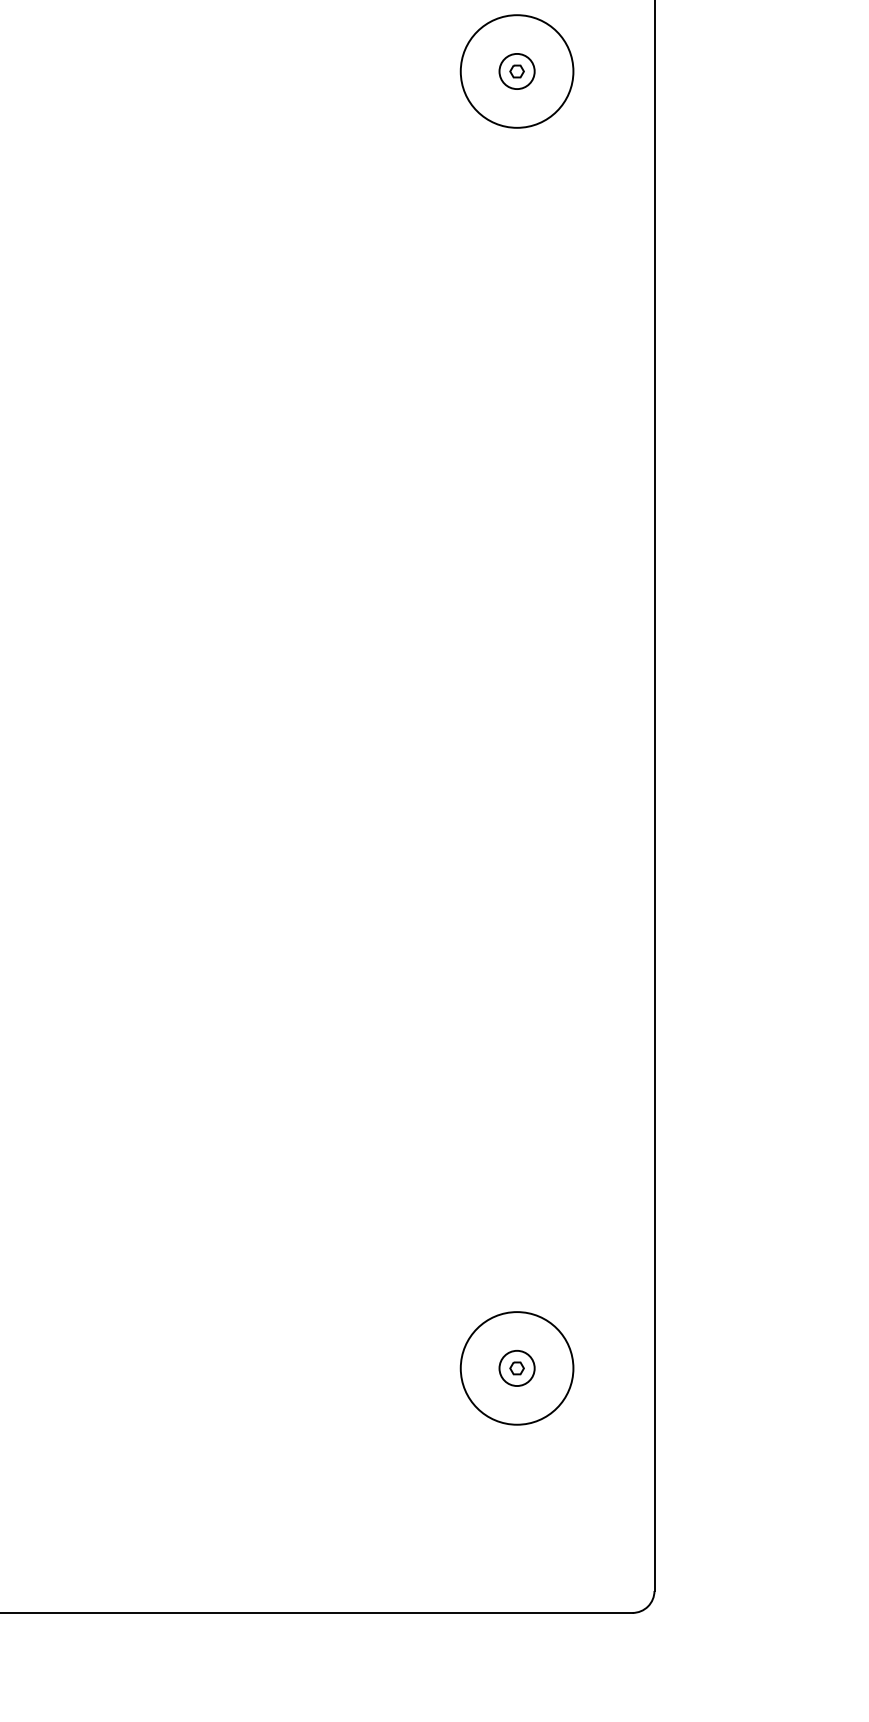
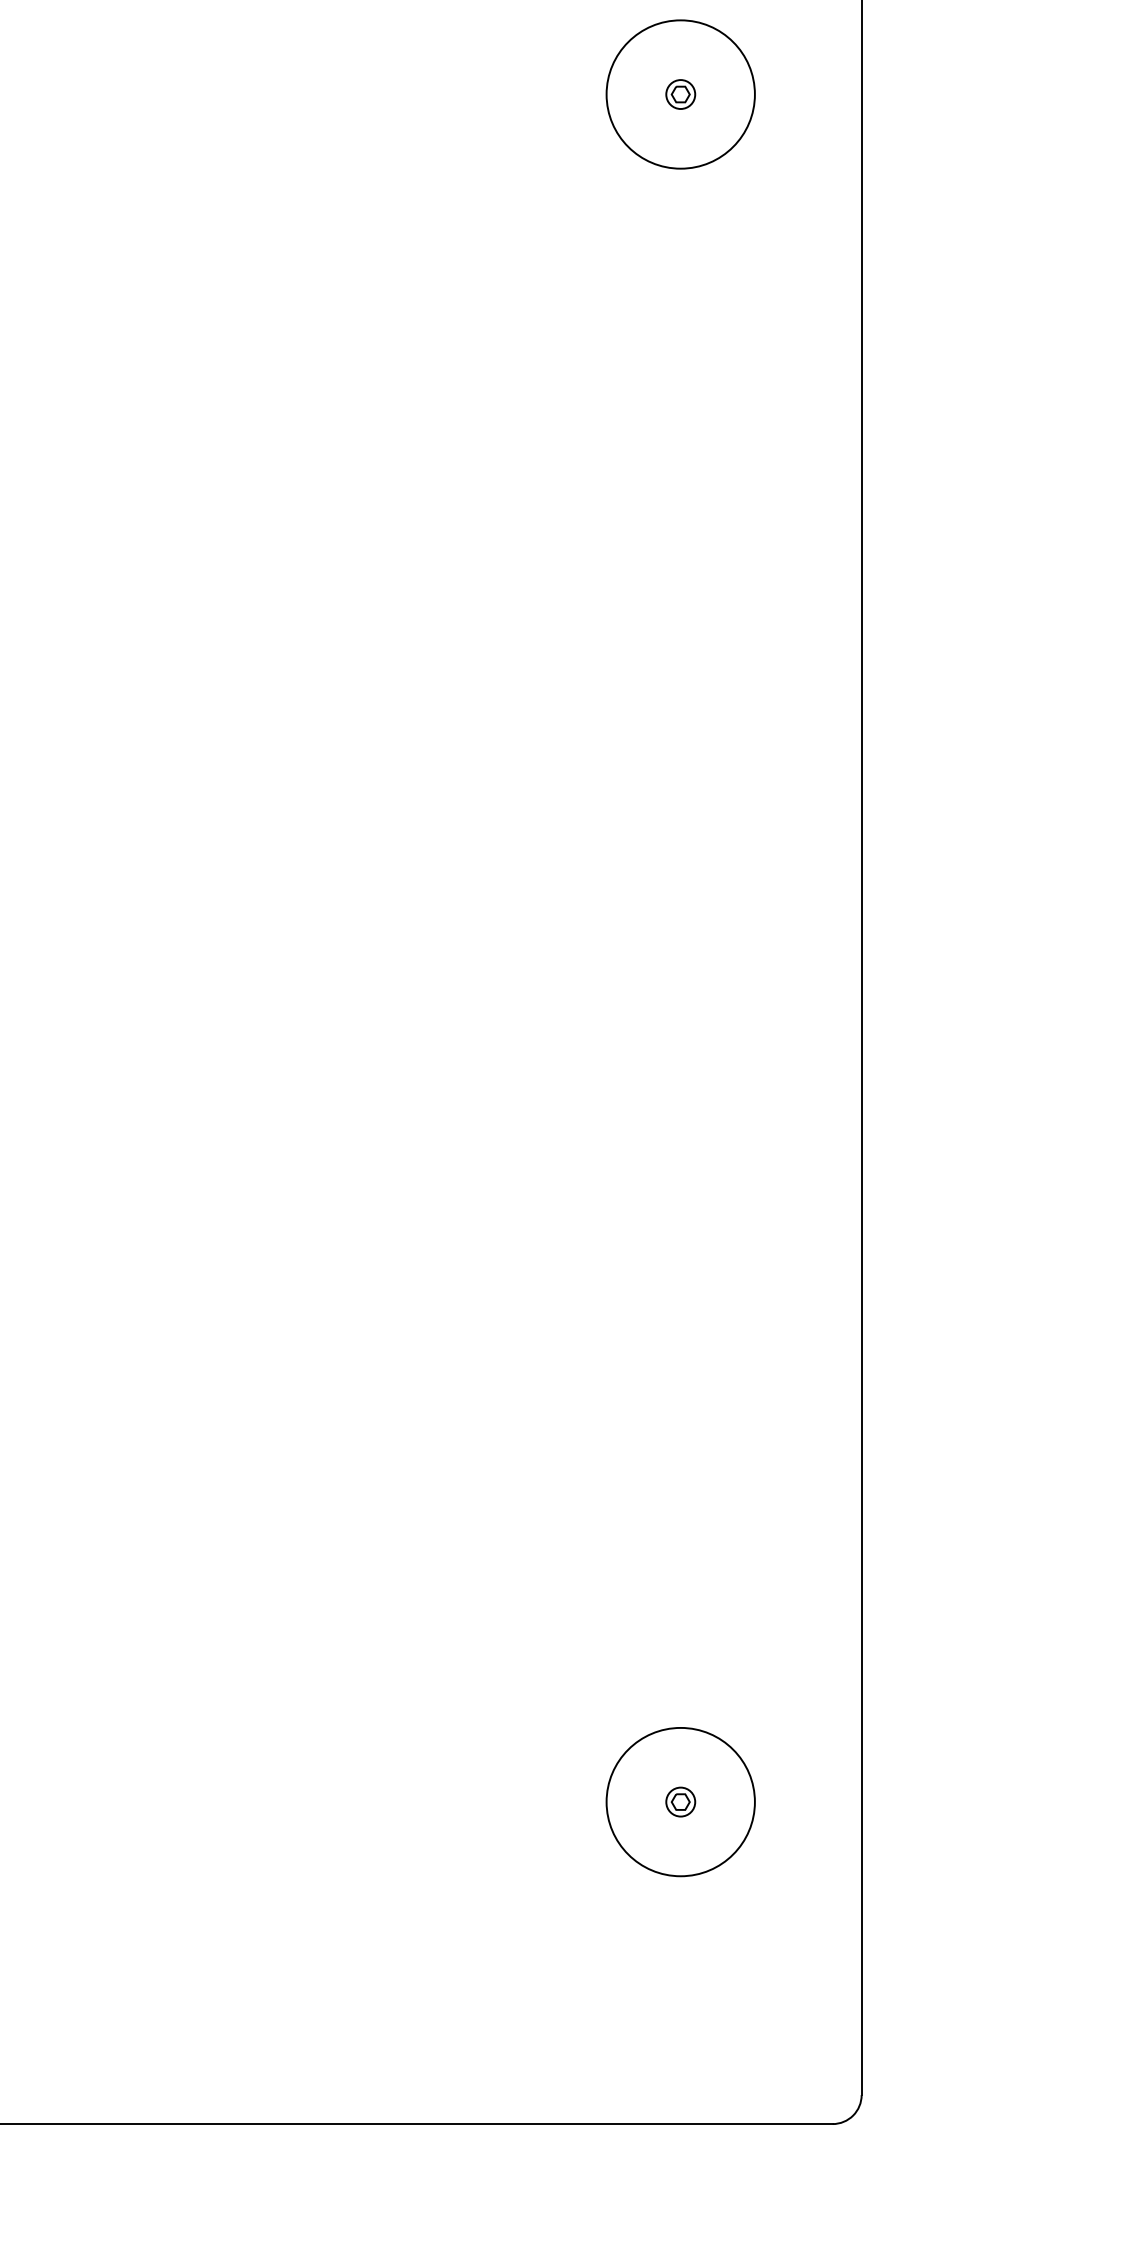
circle: (516, 71) -> (680, 94), size x0.62
circle: (516, 1367) -> (680, 1801), size x0.62

